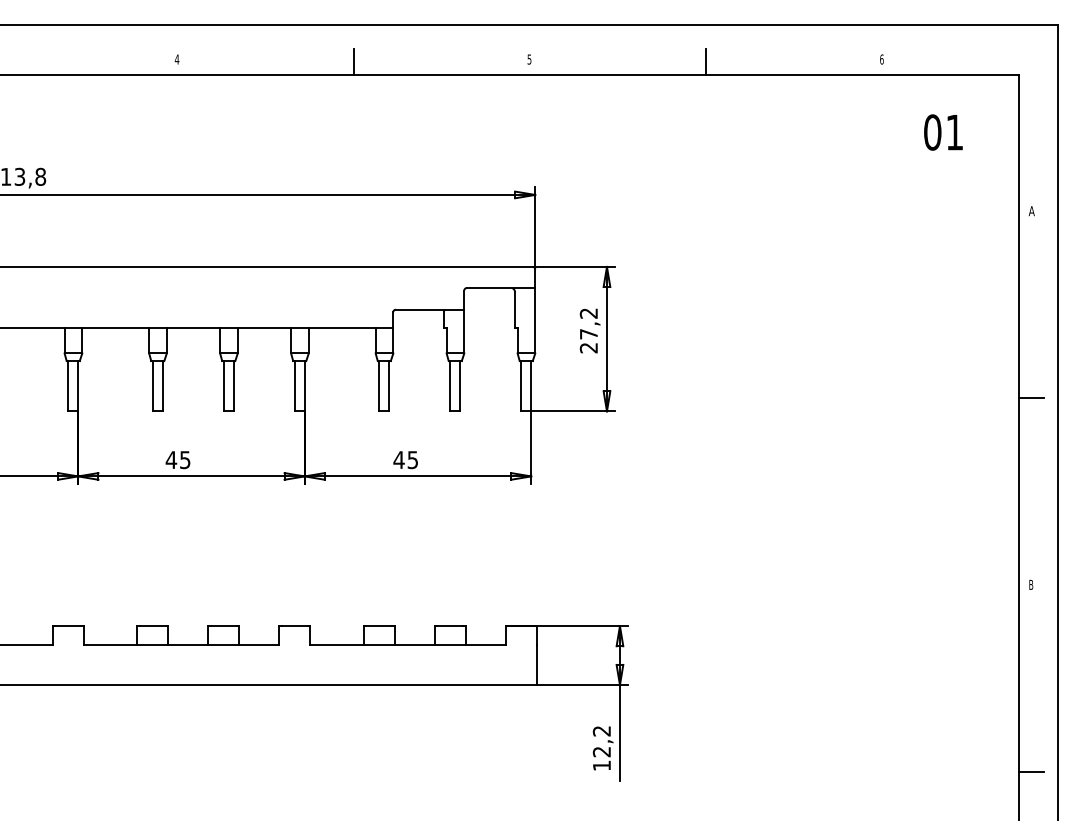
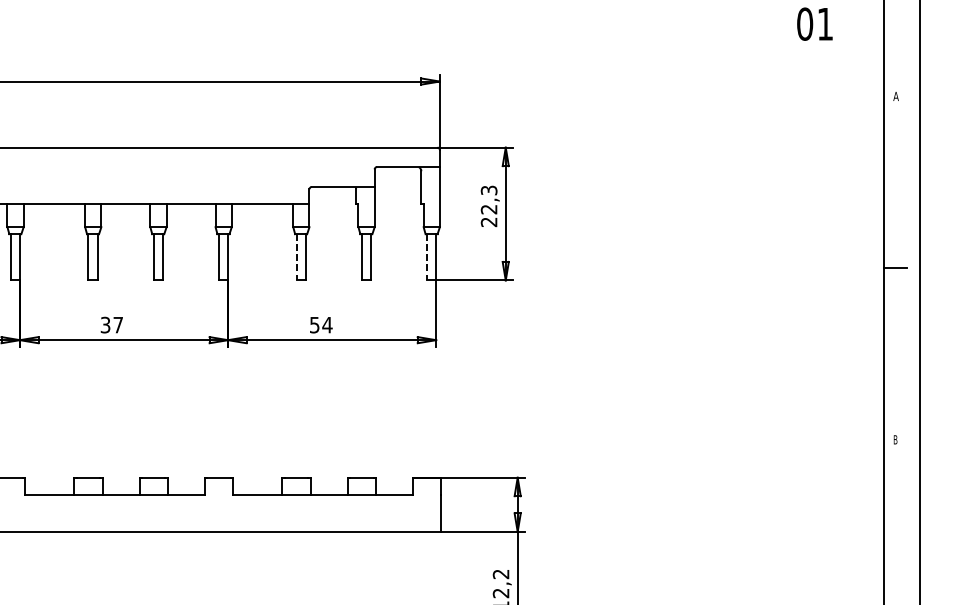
text: (588, 323) -> (488, 199), 27,2 -> 22,3
line: (379, 386) -> (296, 257), solid -> dashed
line: (521, 386) -> (427, 257), solid -> dashed
text: (177, 460) -> (111, 325), 45 -> 37
text: (405, 460) -> (320, 325), 45 -> 54

